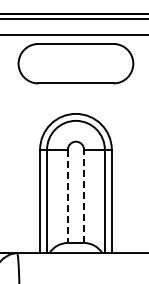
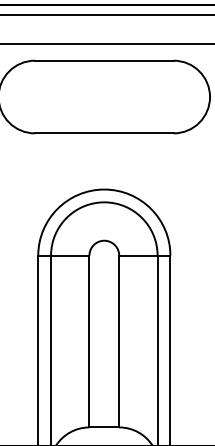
line: (67, 196) -> (88, 341), dashed -> solid
line: (84, 196) -> (120, 341), dashed -> solid

